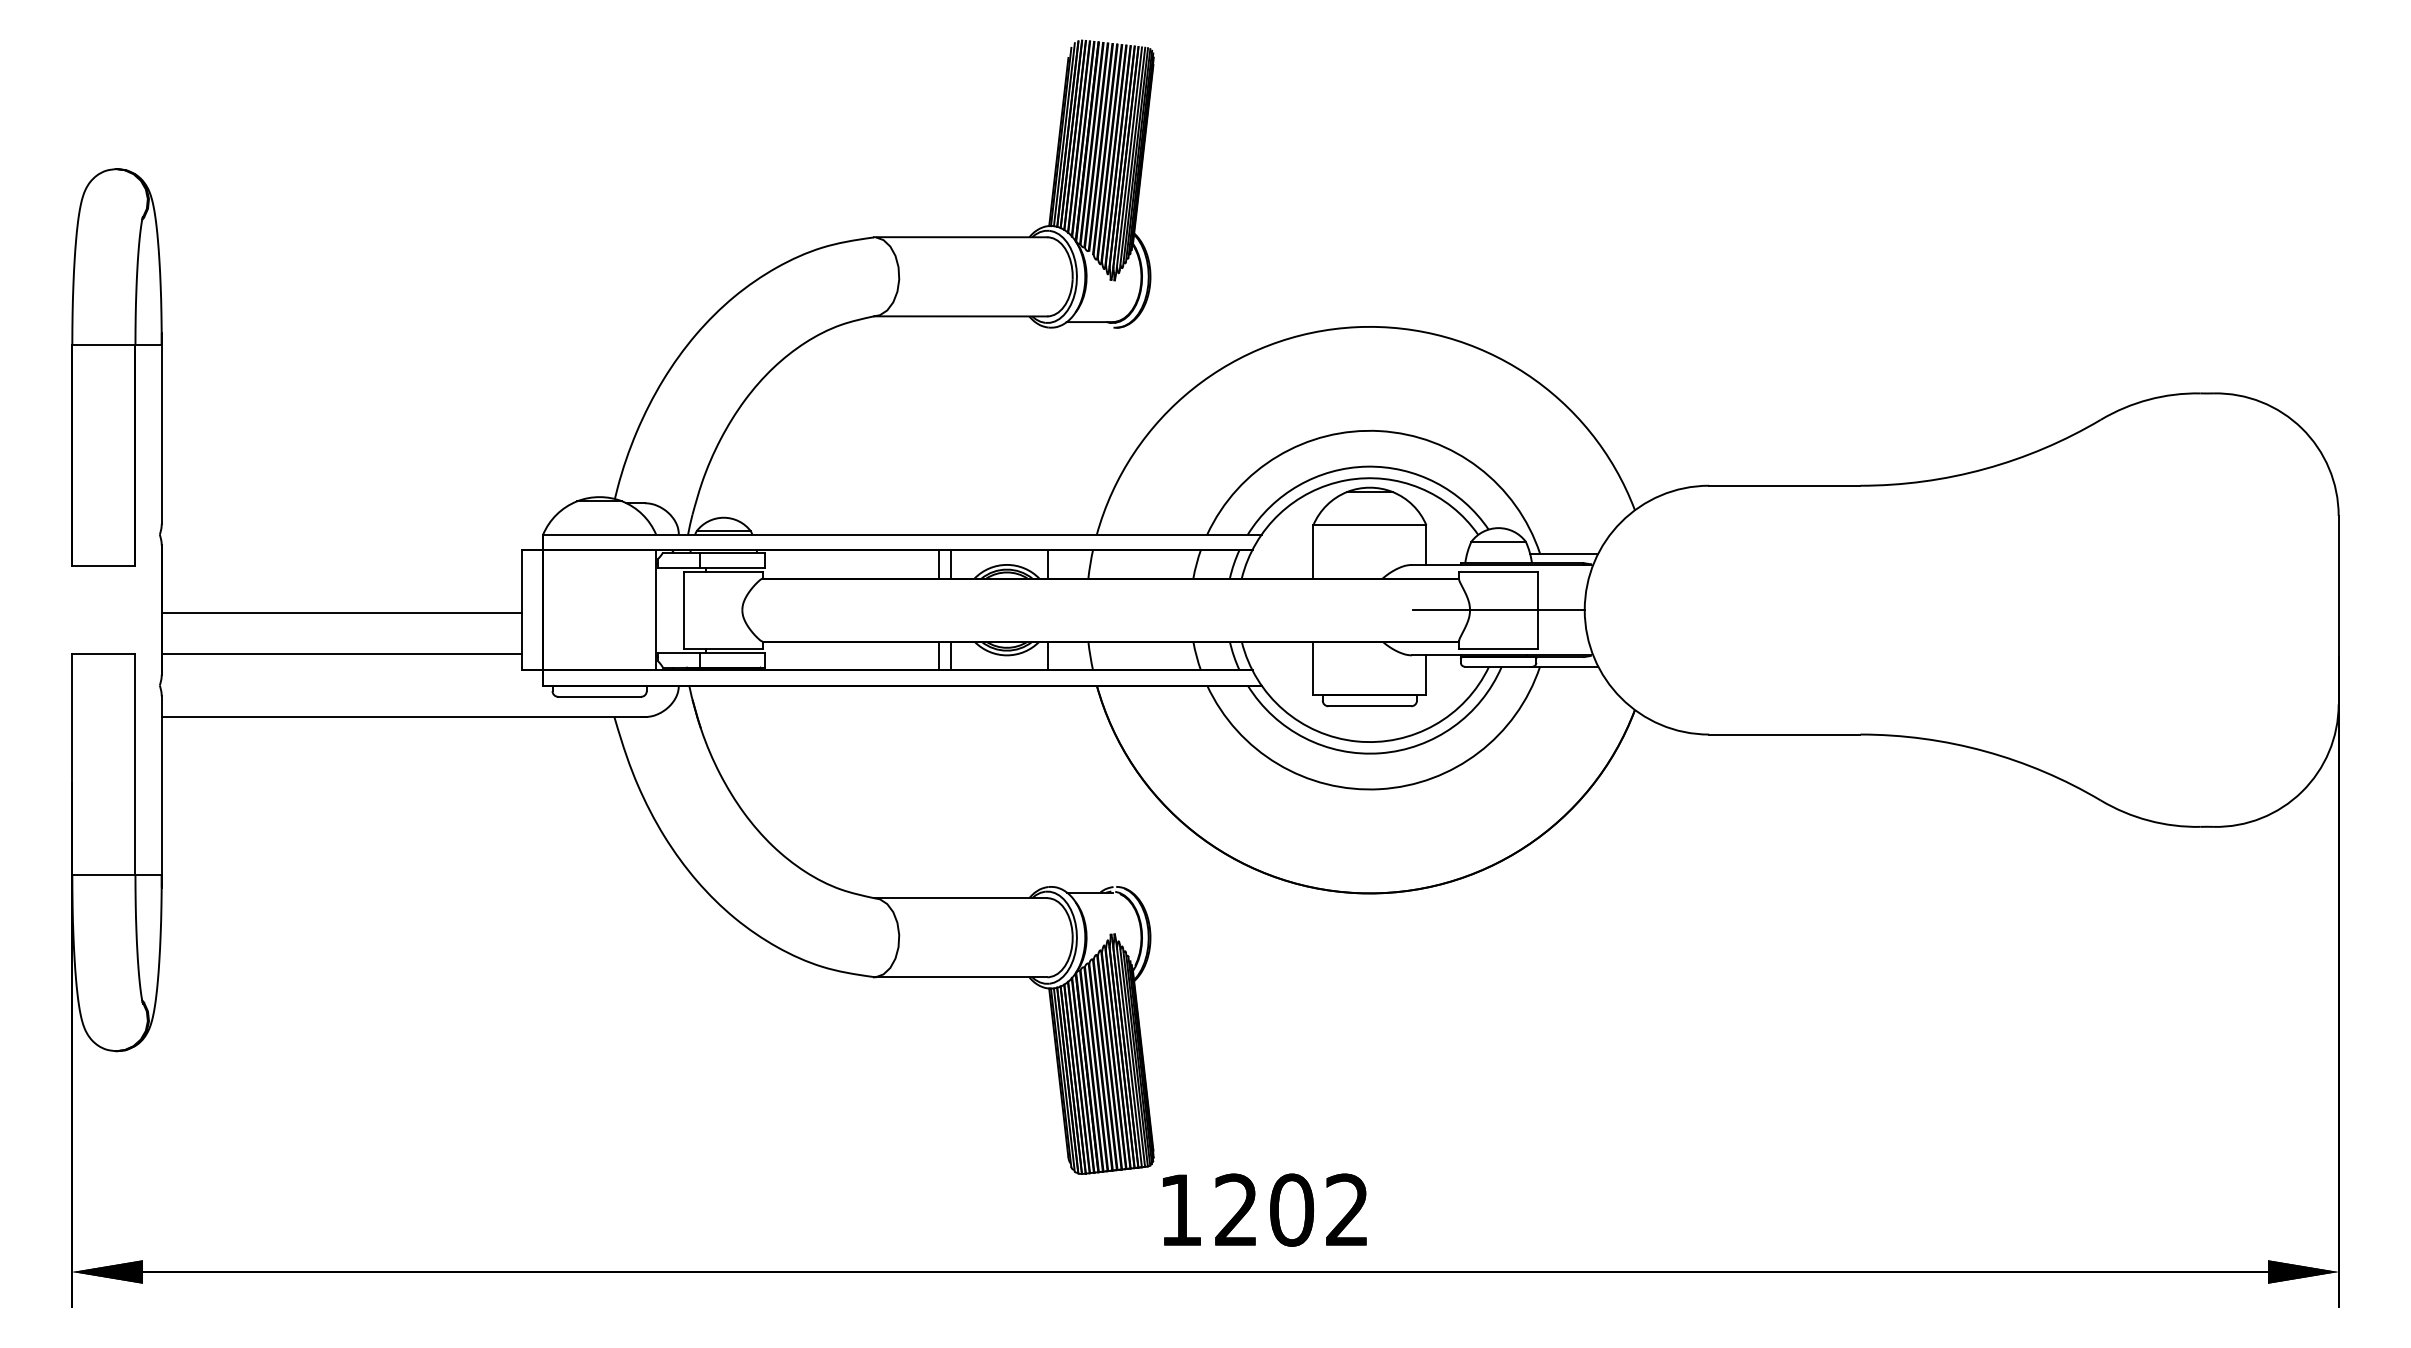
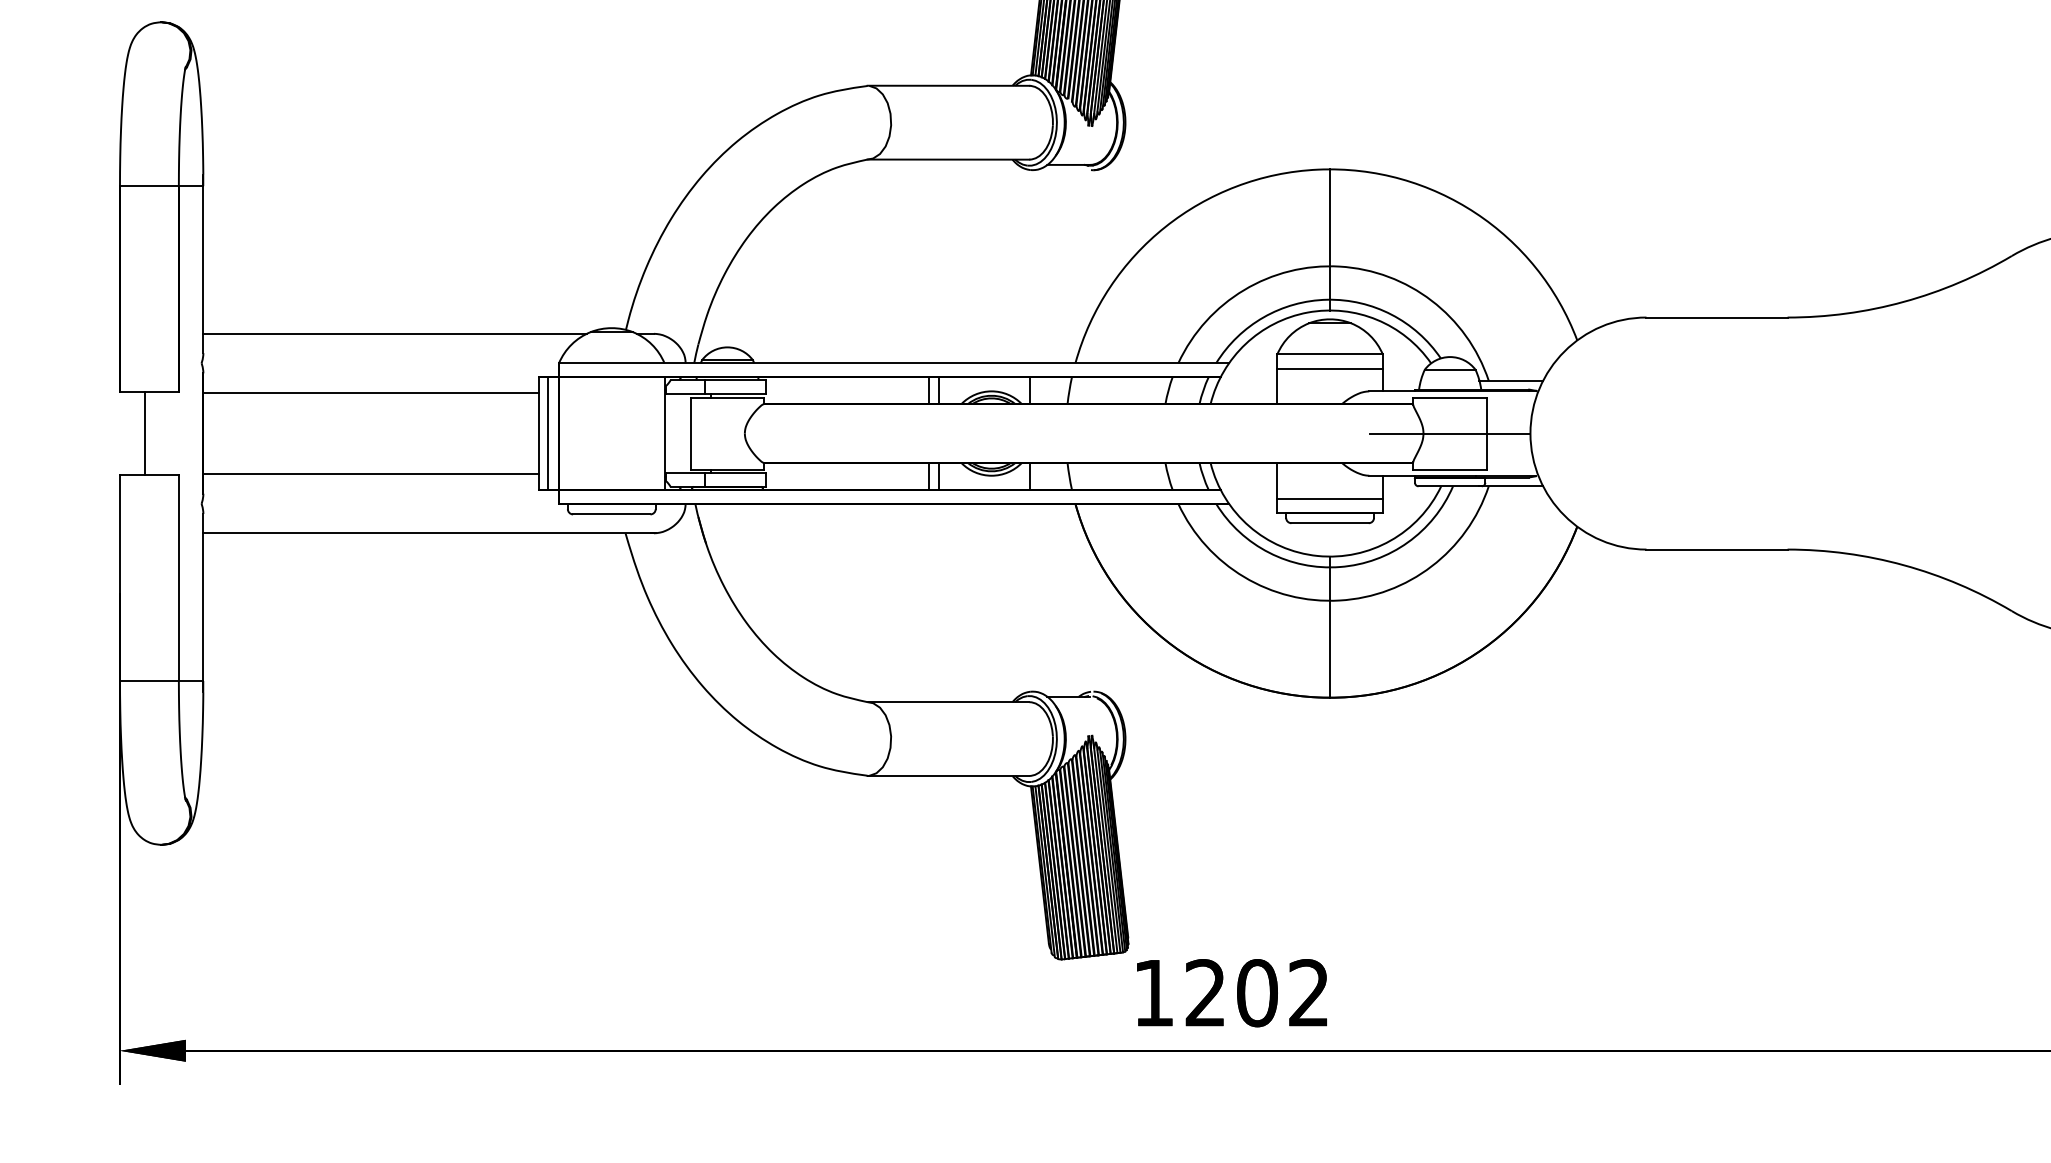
line: (1369, 402) -> (1329, 239), added
line: (366, 503) -> (394, 334), added
line: (1369, 540) -> (1329, 368), added
line: (98, 609) -> (144, 432), added
line: (530, 609) -> (547, 432), added
line: (341, 613) -> (371, 392), moved
line: (1369, 679) -> (1329, 498), added
line: (1369, 817) -> (1329, 626), added

